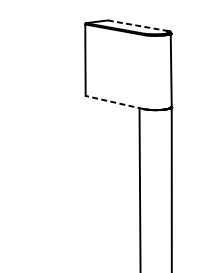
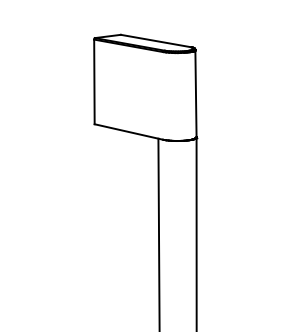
line: (137, 26) -> (156, 41), dashed -> solid
line: (114, 102) -> (128, 131), dashed -> solid

